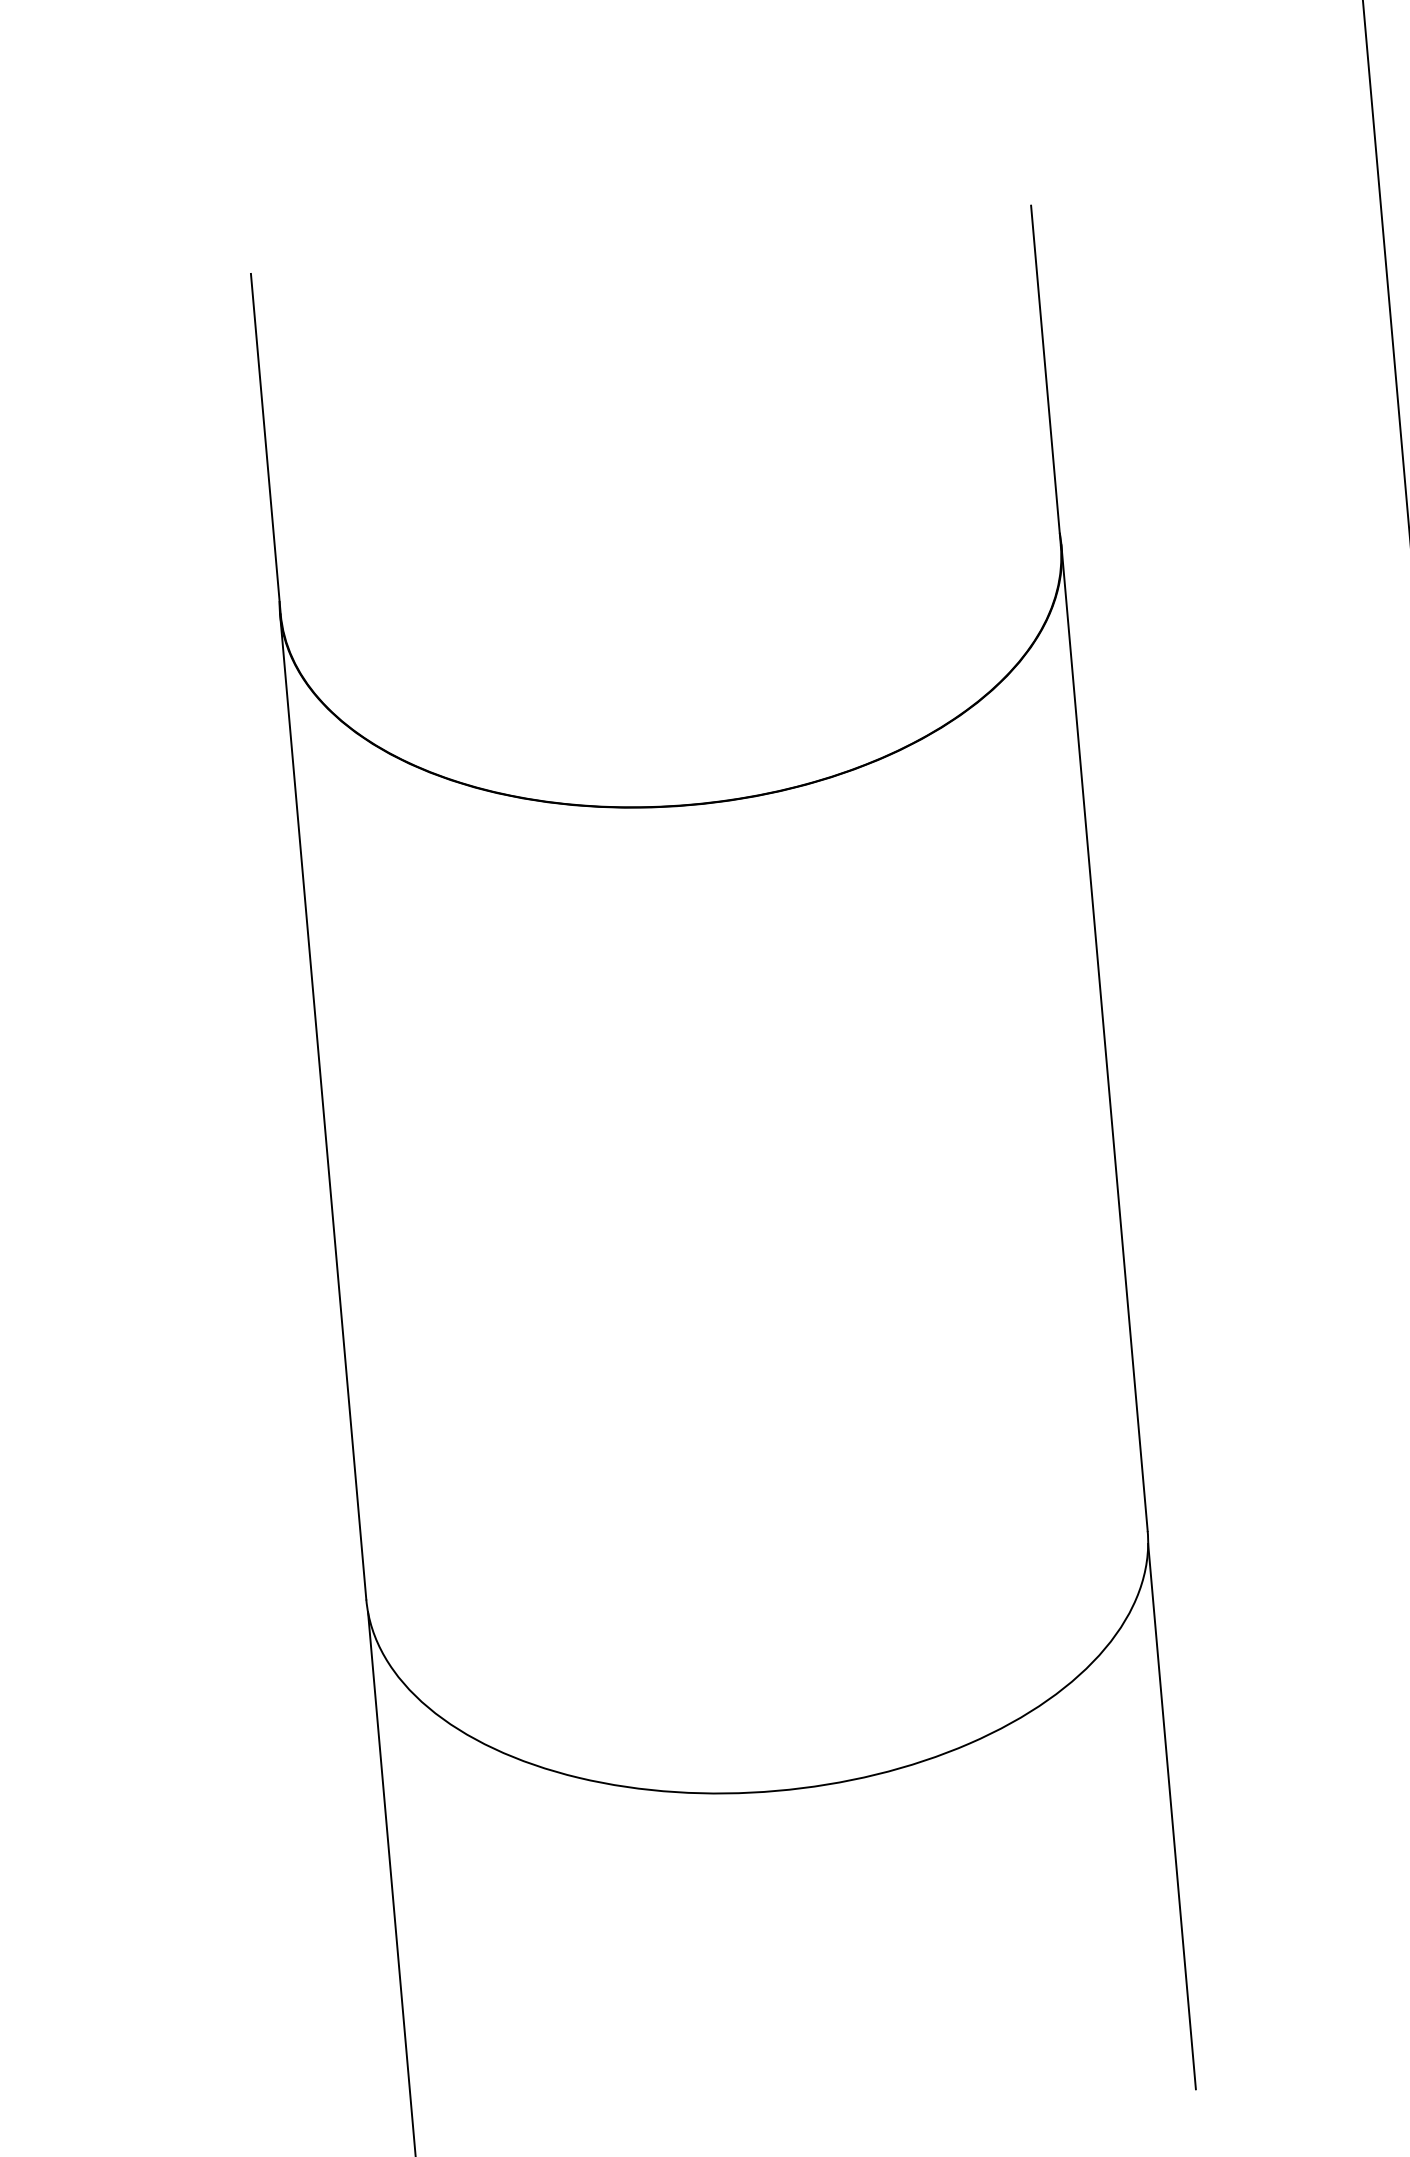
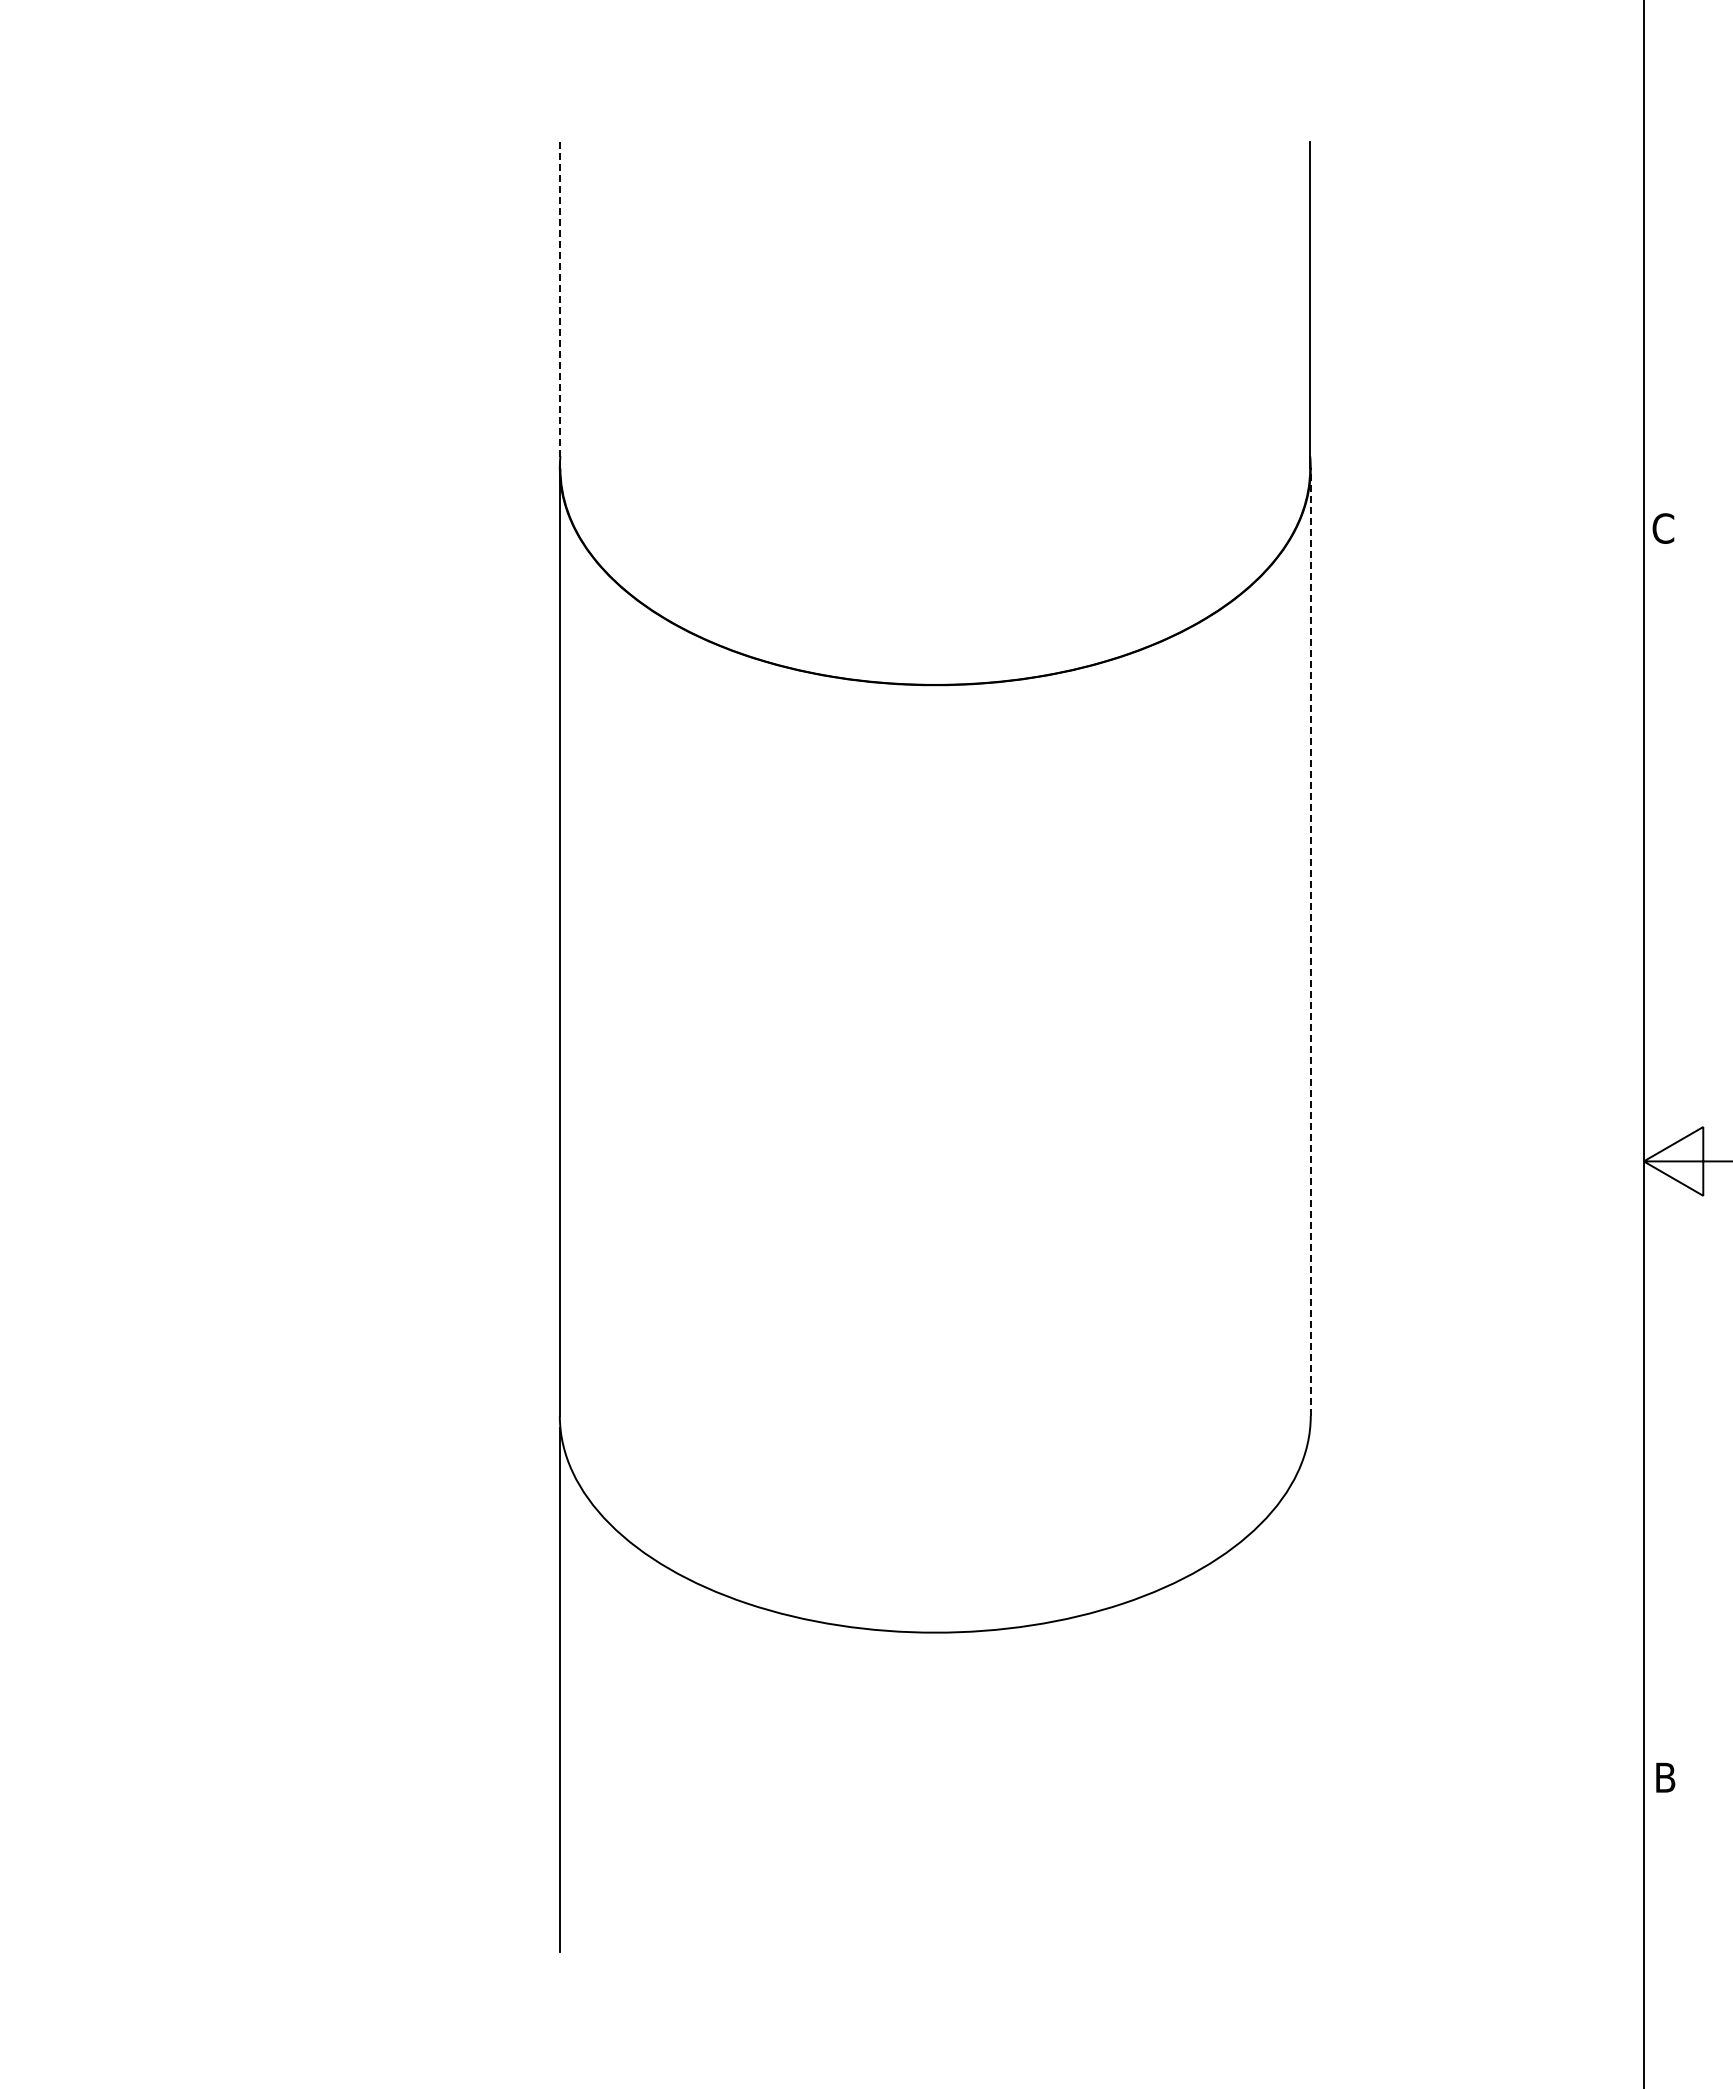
line: (265, 443) -> (560, 304), solid -> dashed
line: (1104, 1038) -> (1310, 942), solid -> dashed
line: (1172, 1816) -> (1310, 1690), removed

